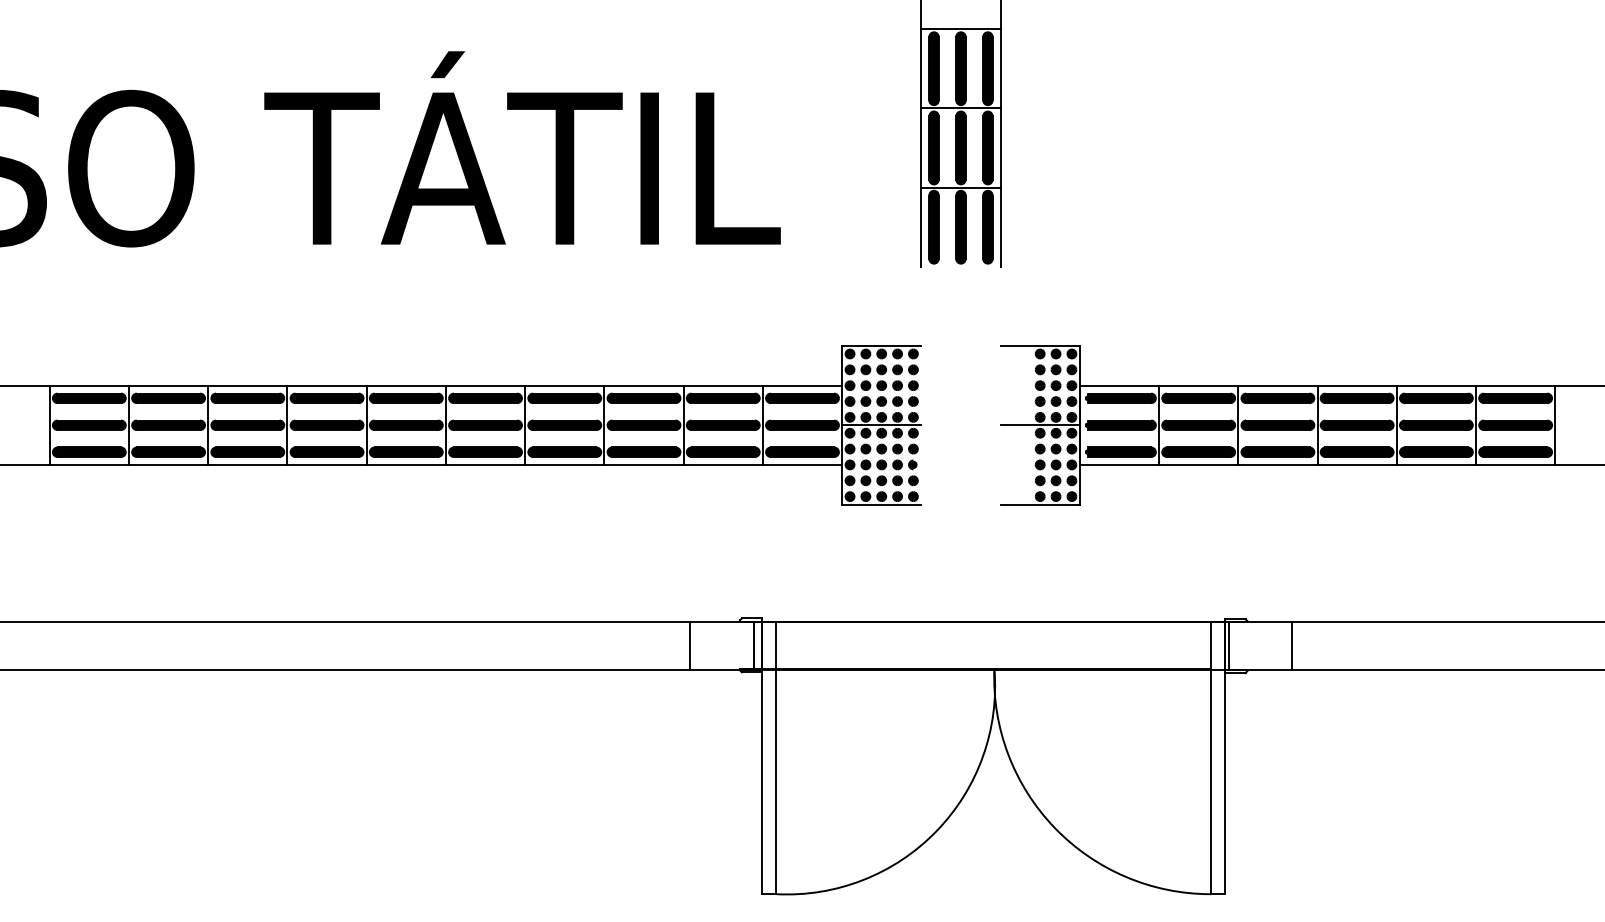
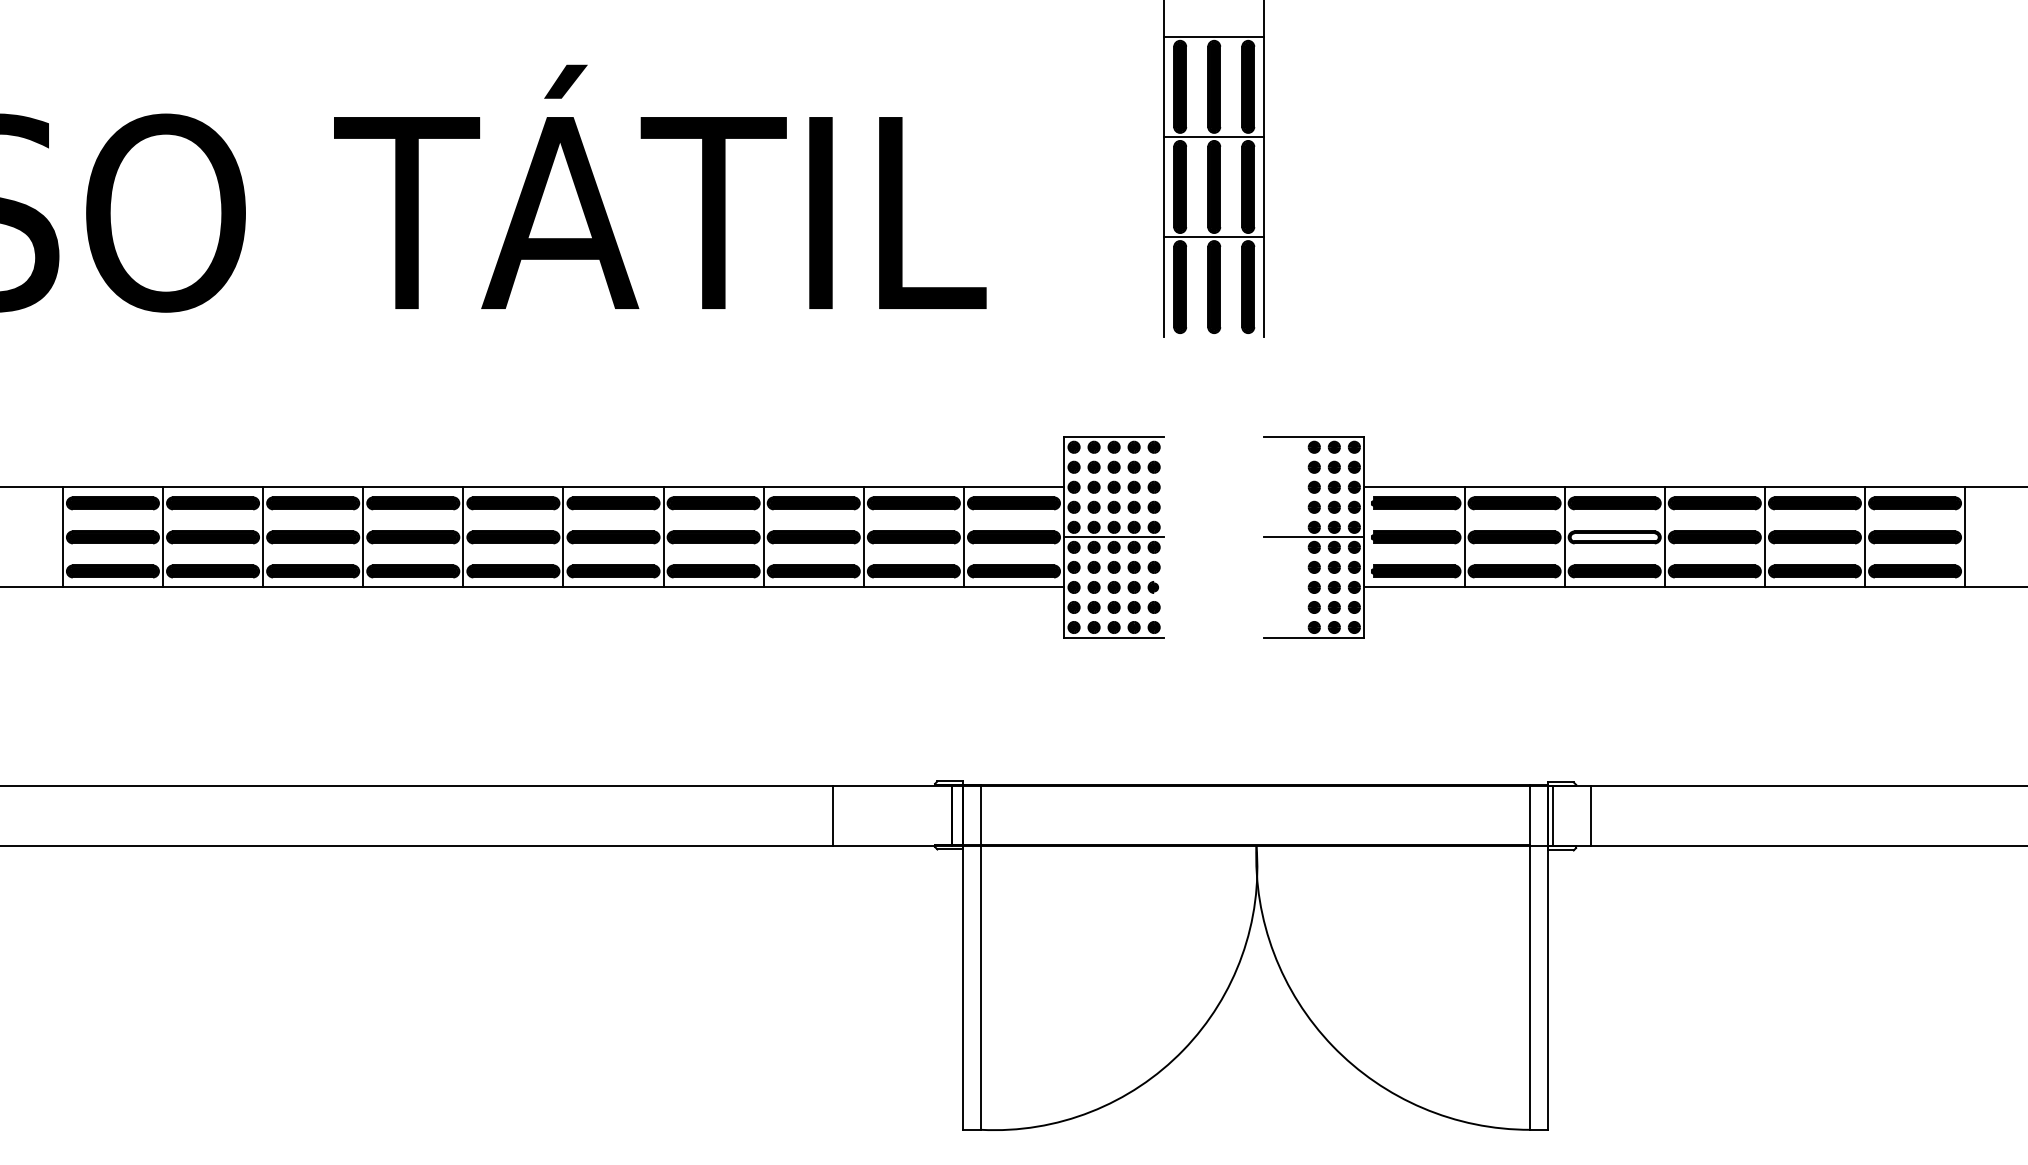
fill: (1277, 425) -> (1614, 537), removed
line: (690, 645) -> (833, 815), moved
line: (1292, 645) -> (1591, 815), moved

